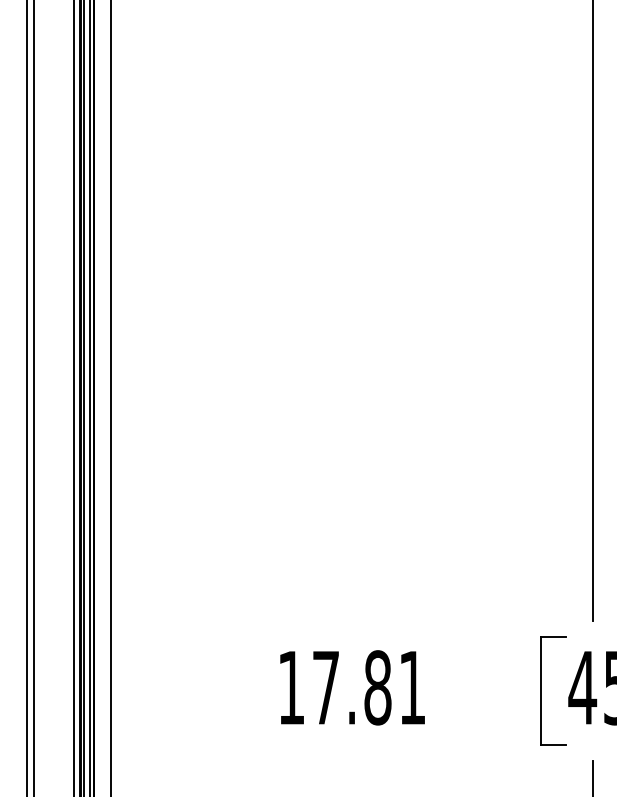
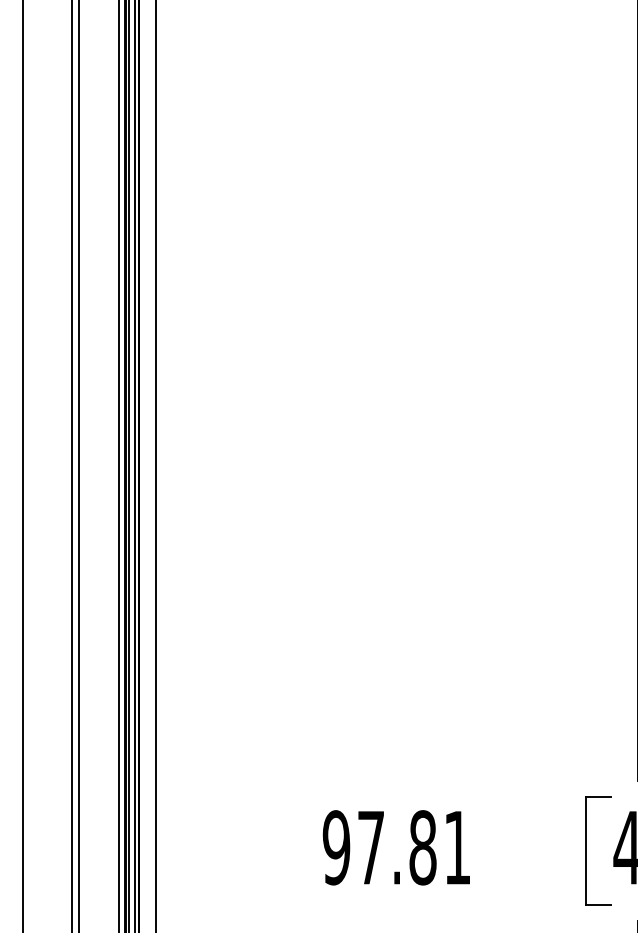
text: (291, 687) -> (336, 847), 17.81 -> 97.81

